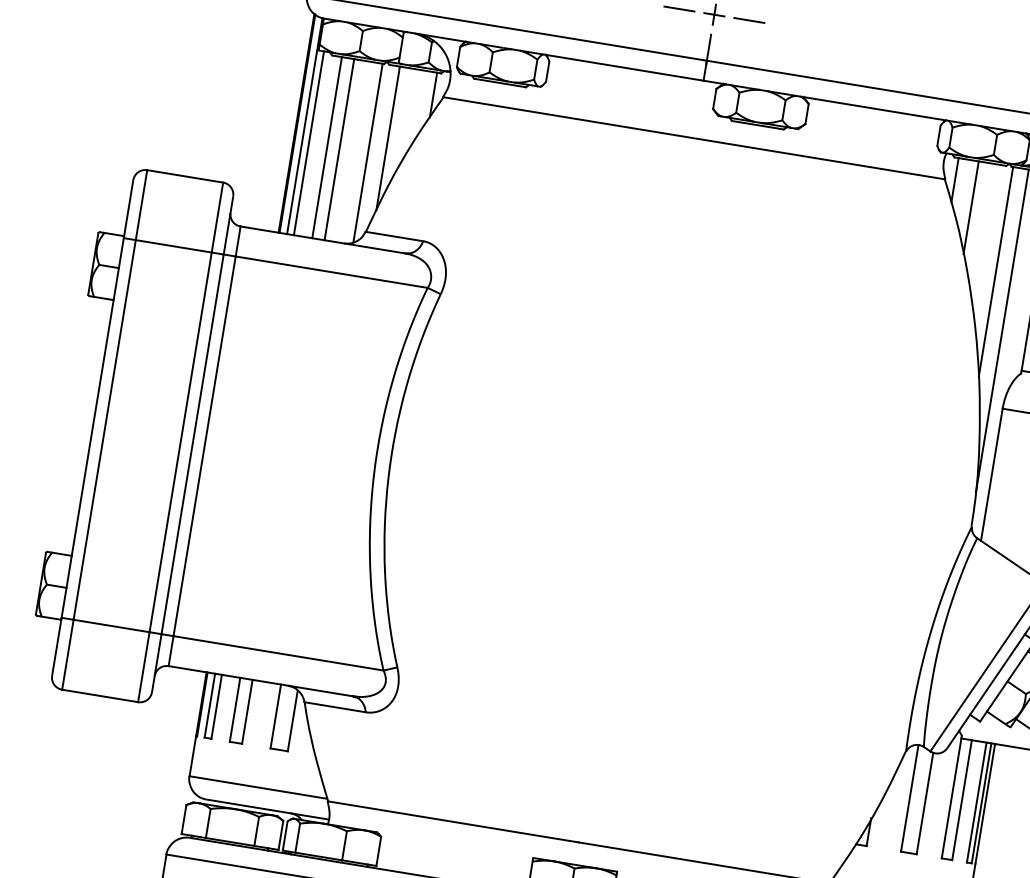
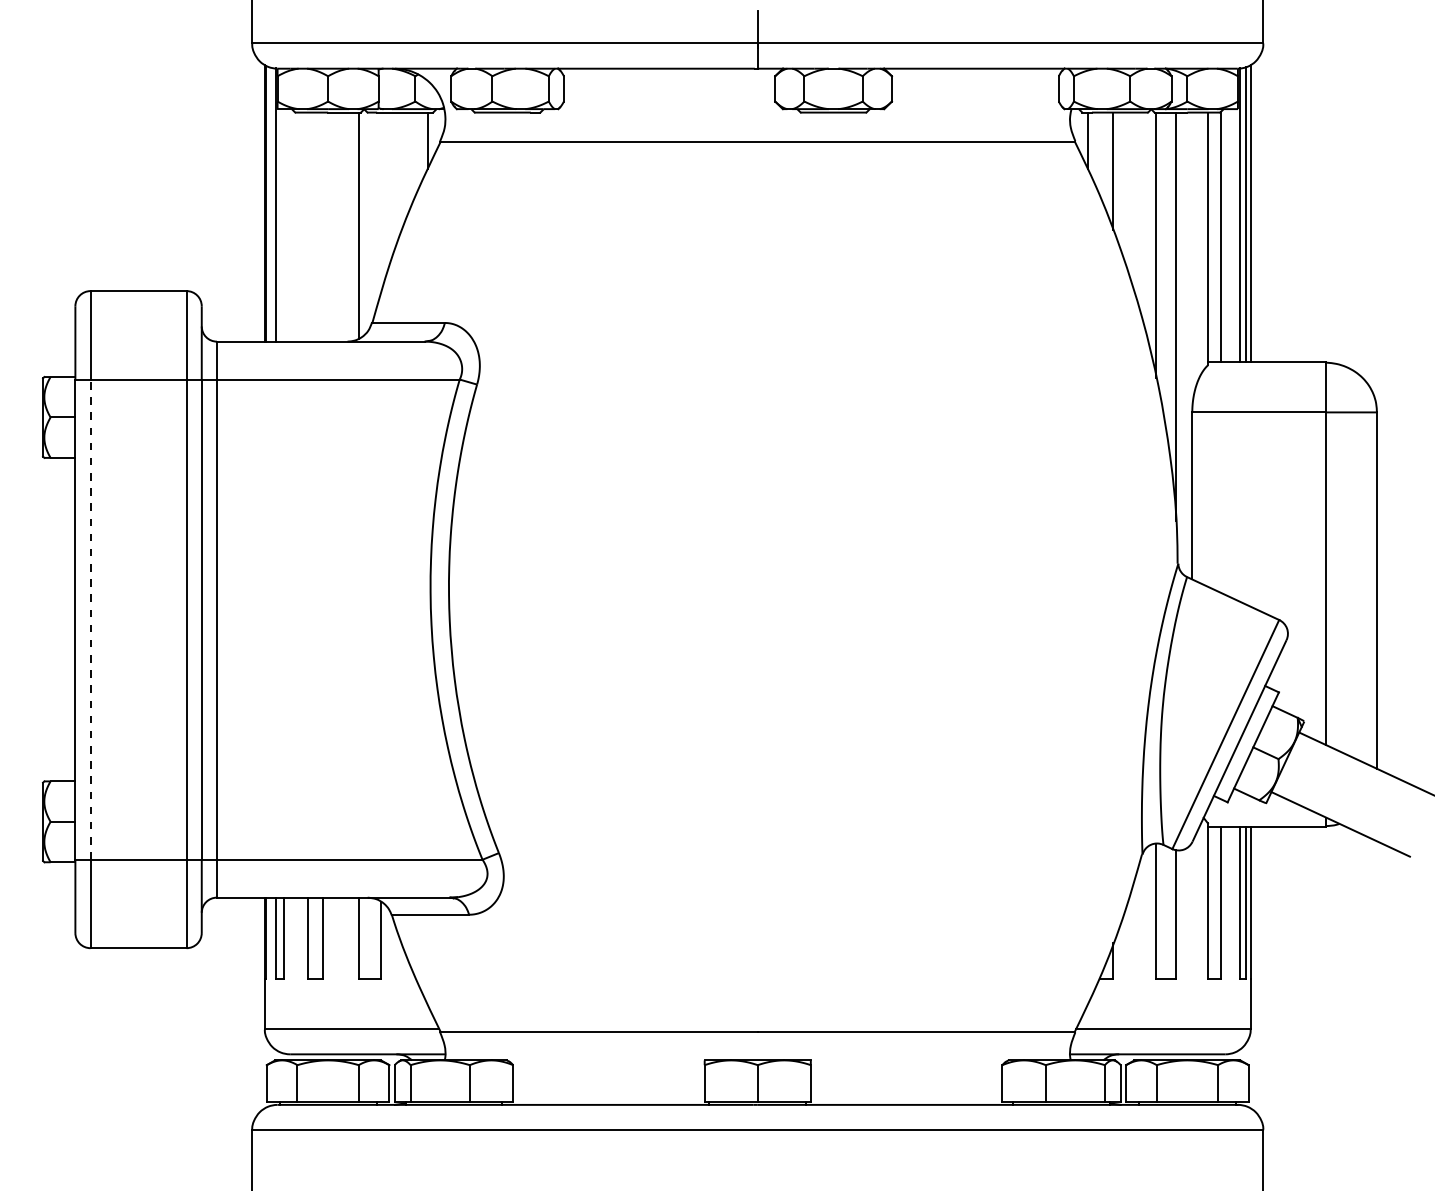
line: (387, 138) -> (380, 203), removed
line: (309, 143) -> (284, 225), removed
line: (327, 147) -> (307, 226), removed
line: (339, 149) -> (323, 226), removed
line: (104, 429) -> (90, 619), solid -> dashed

